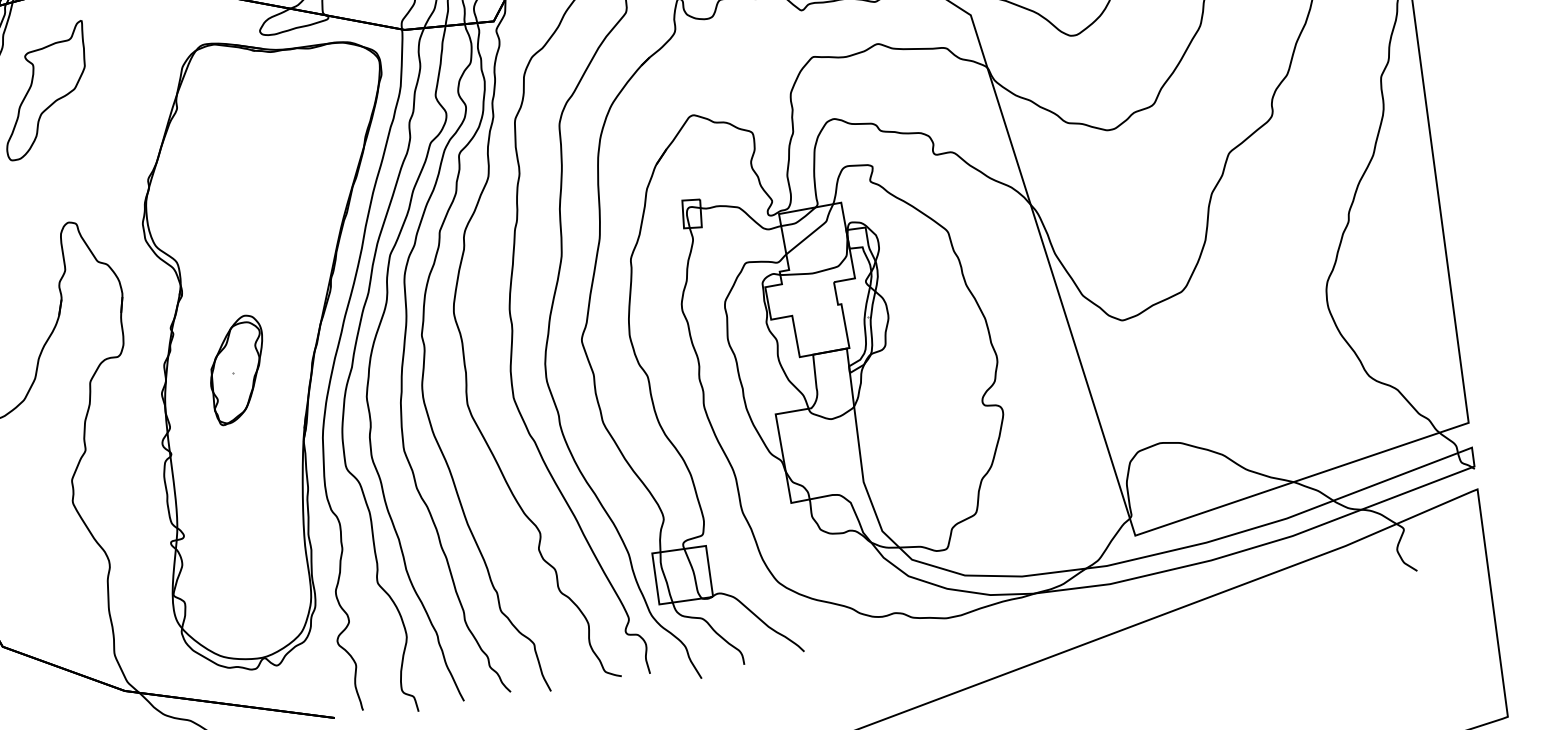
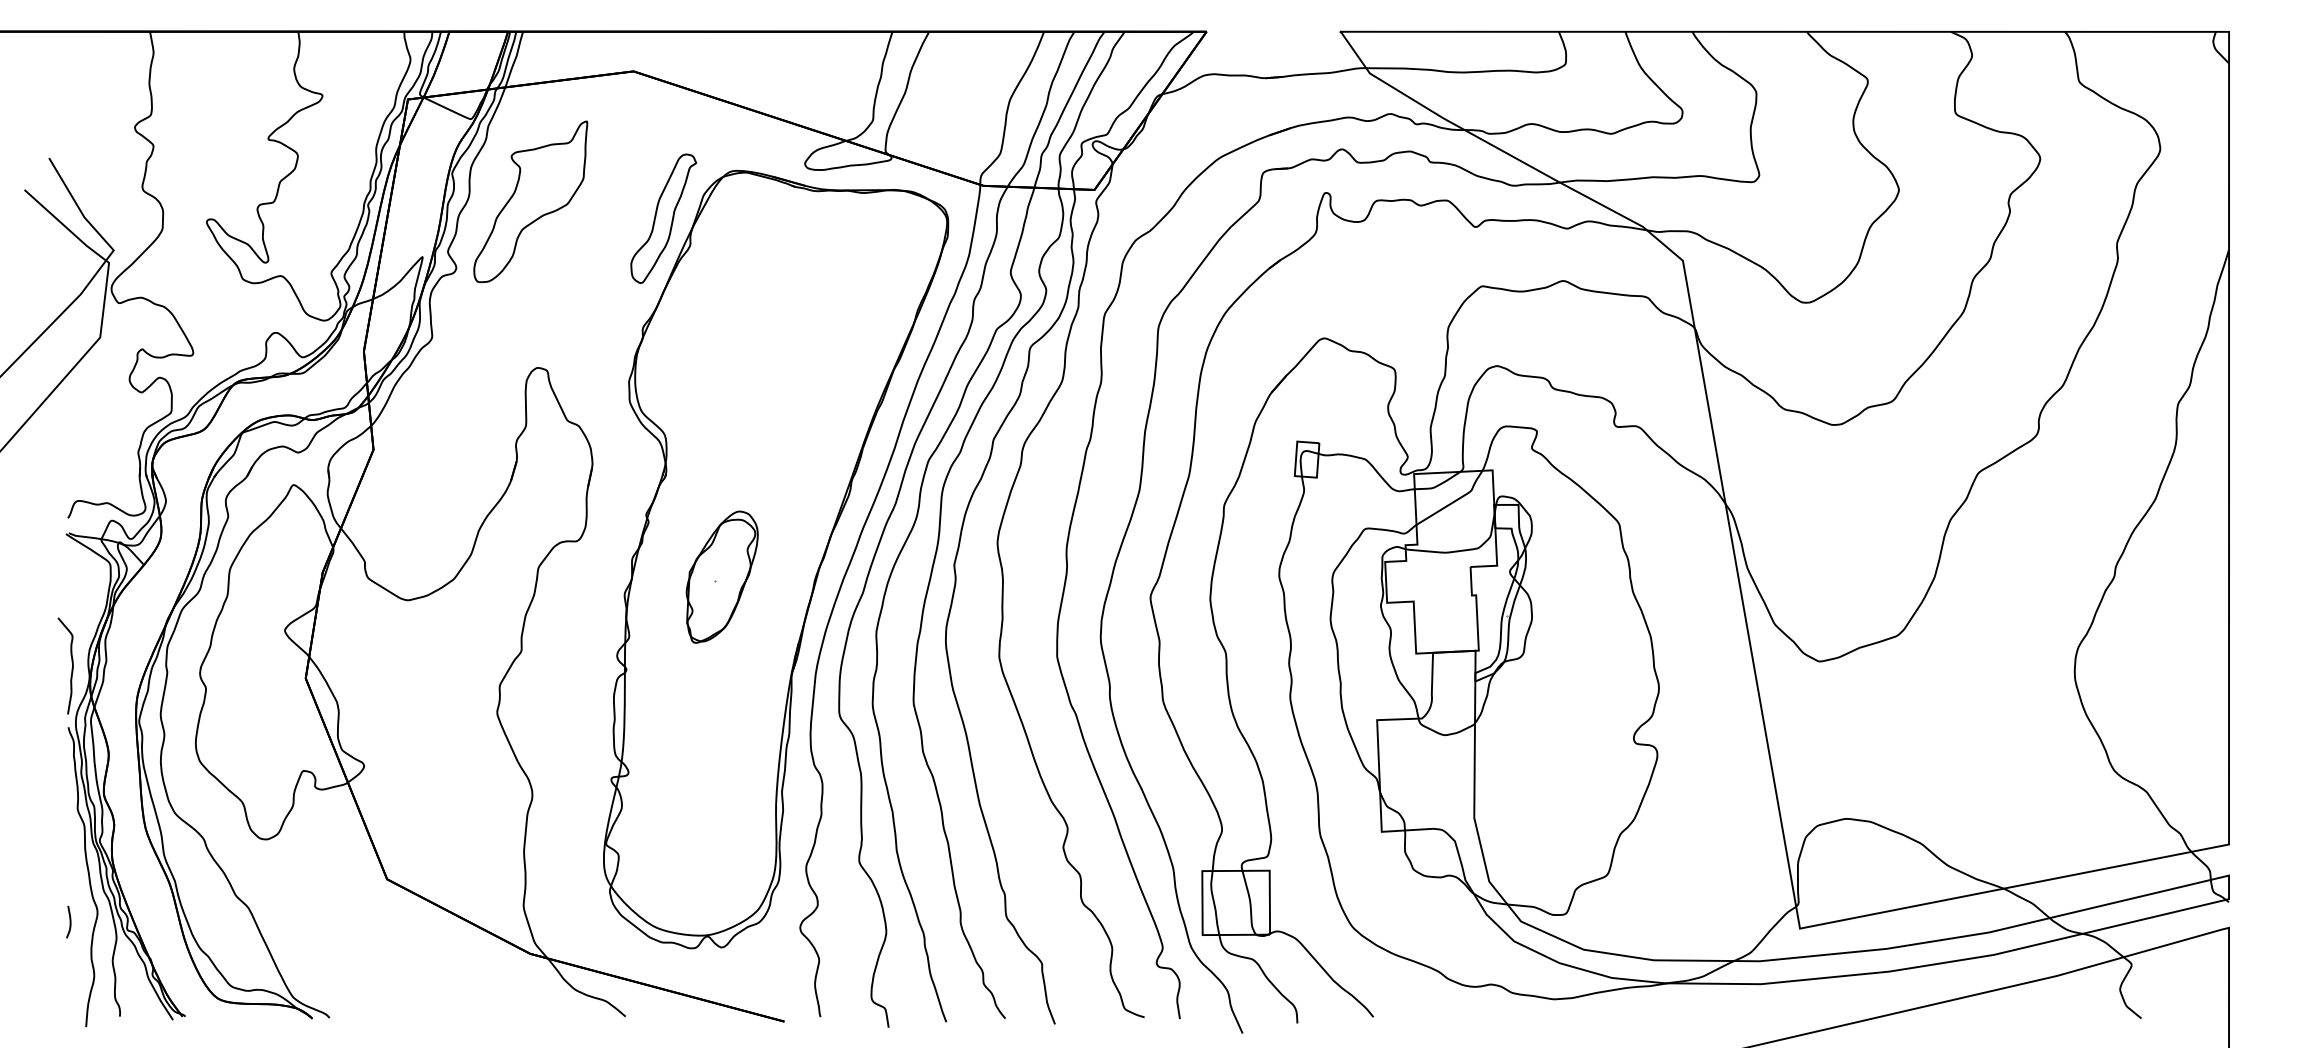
part: (152, 90) -> (663, 218), added

